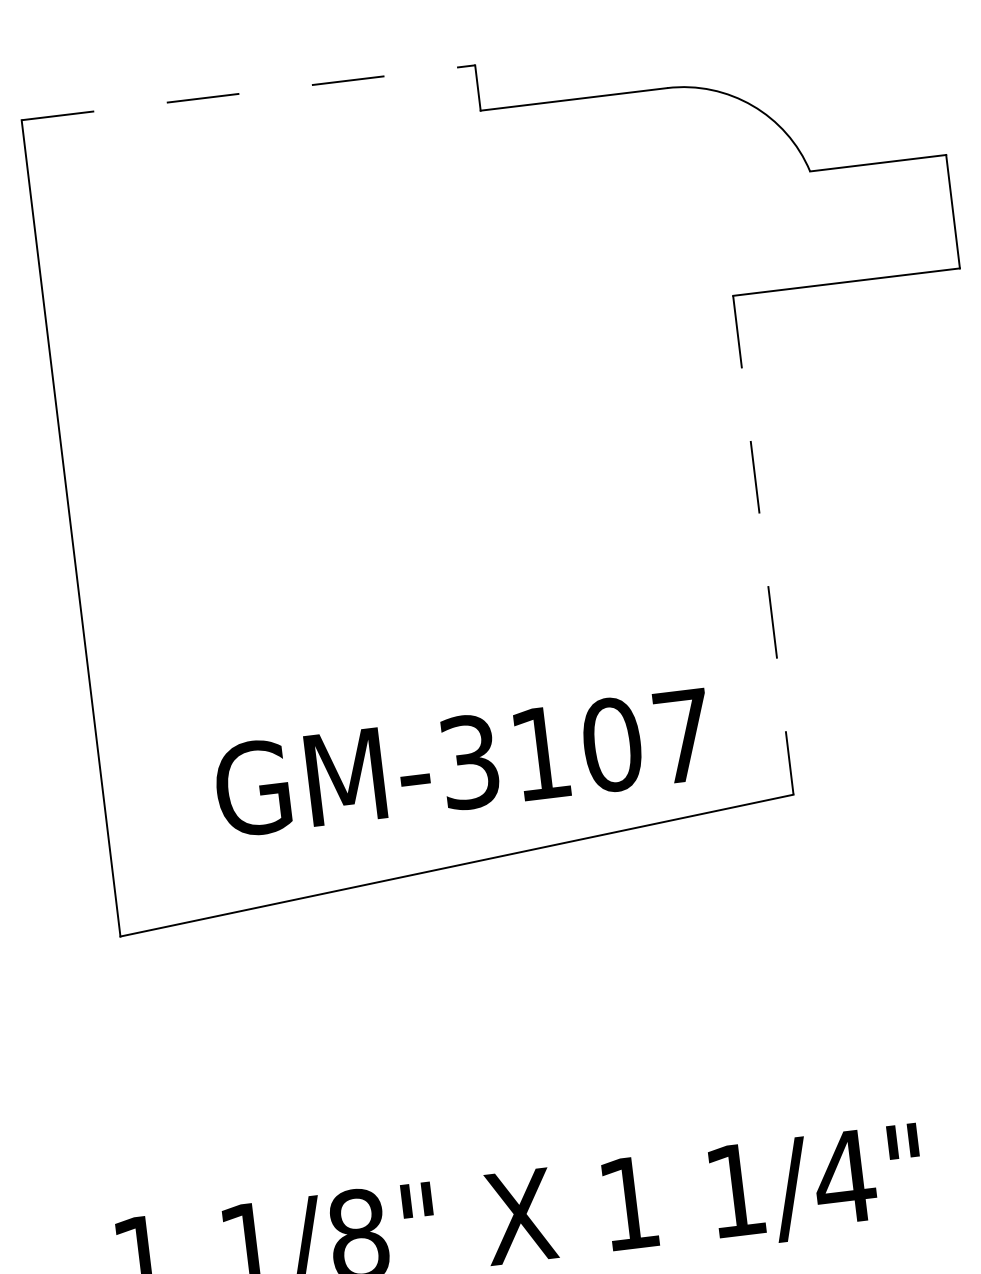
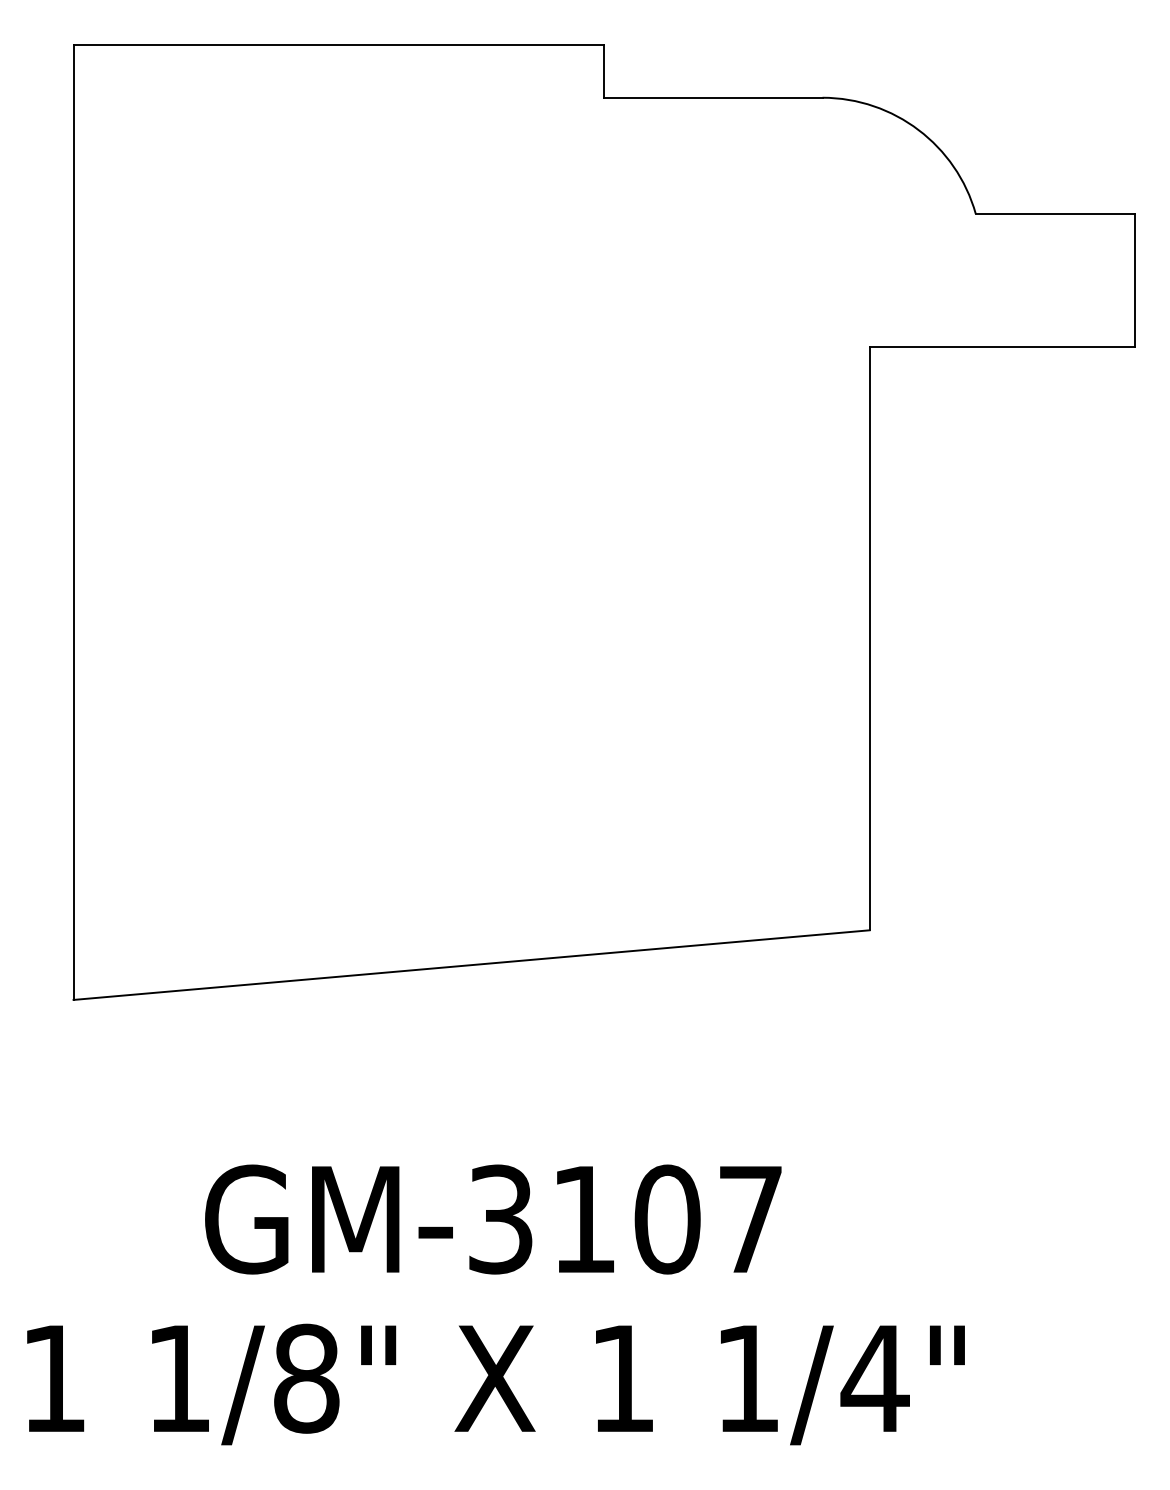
line: (248, 92) -> (339, 44), dashed -> solid
line: (763, 545) -> (869, 638), dashed -> solid
text: (463, 762) -> (493, 1219), moved

